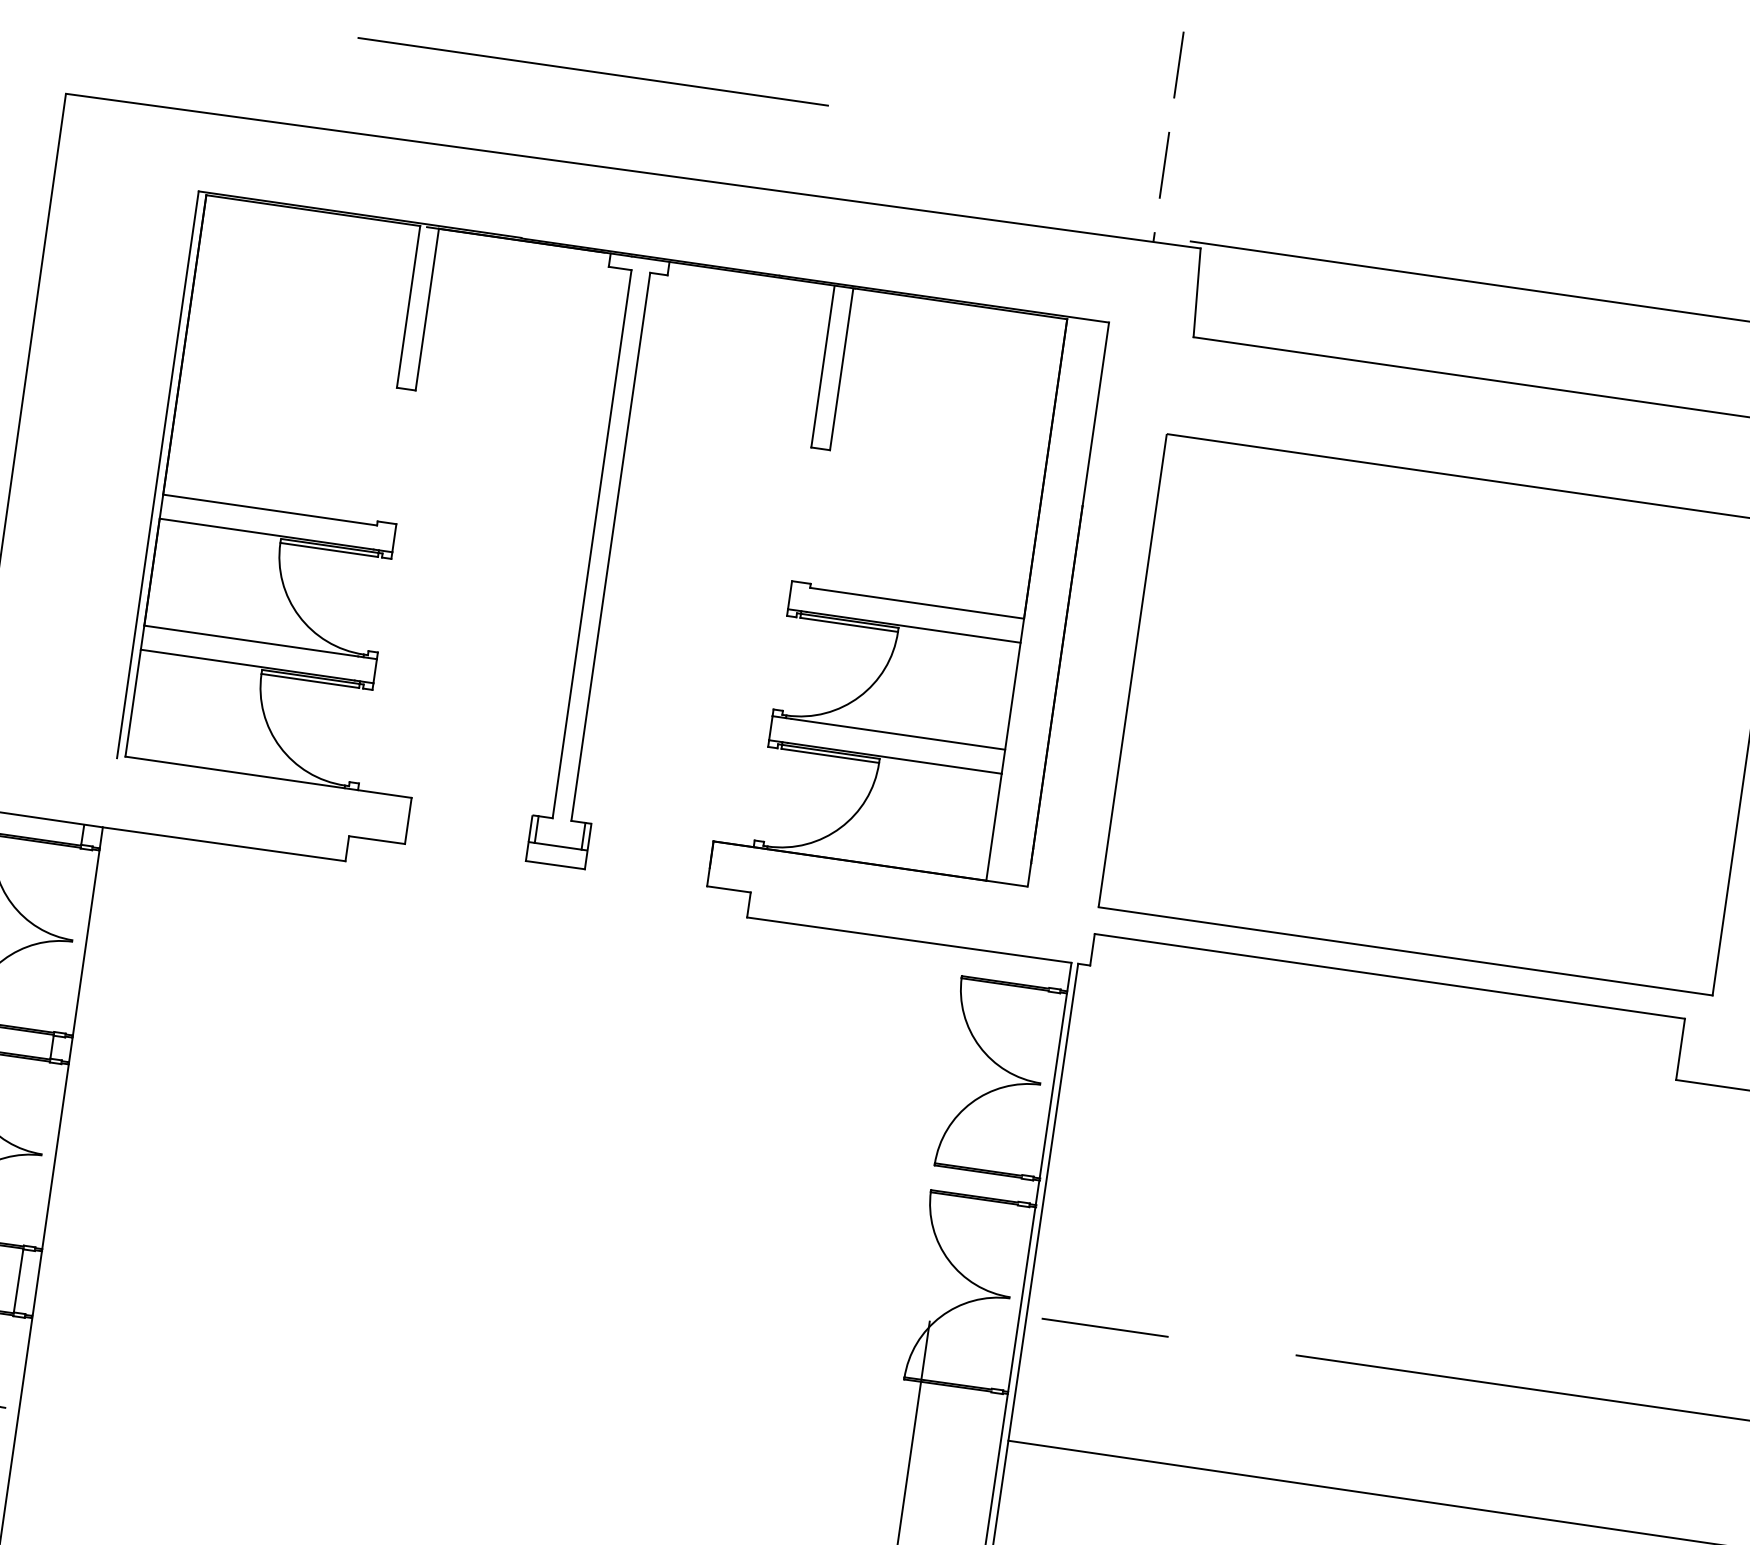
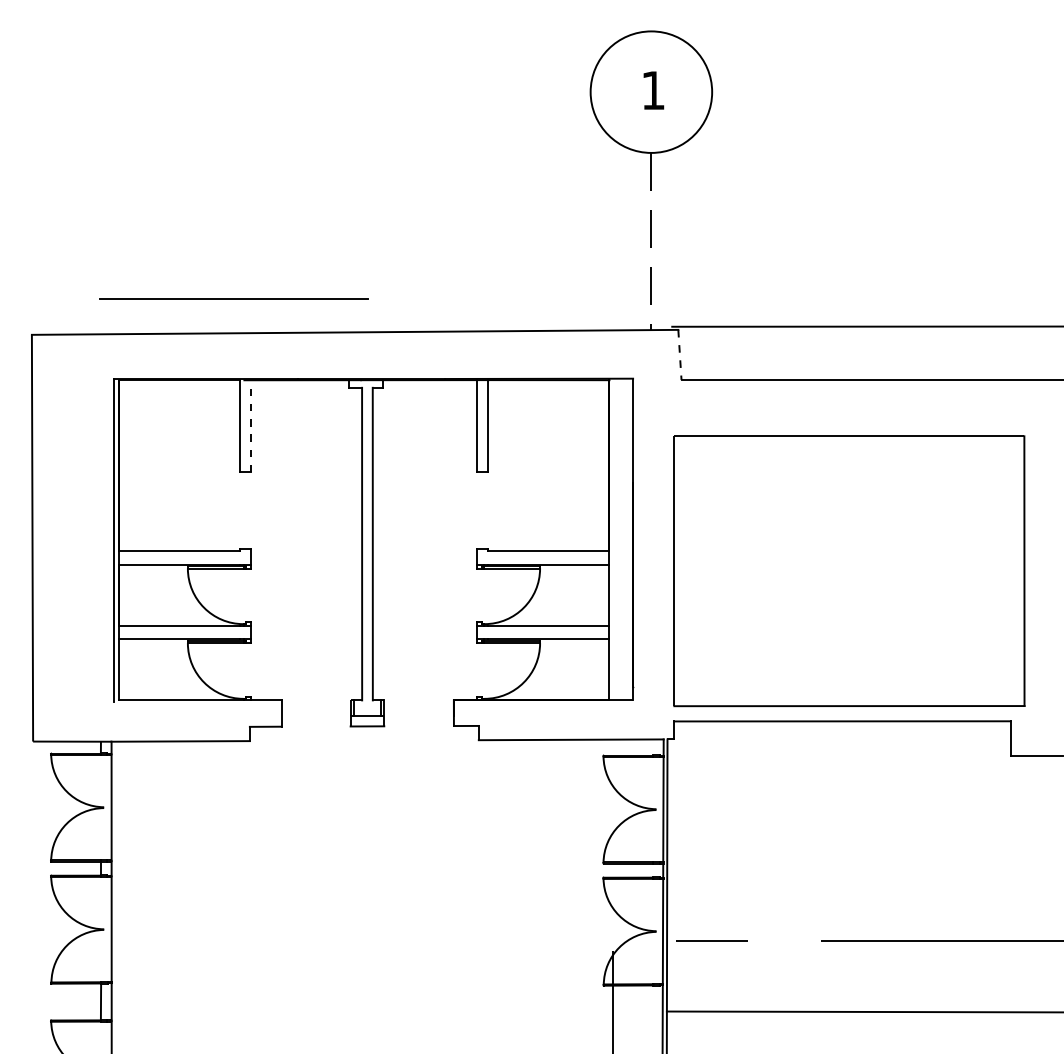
line: (592, 70) -> (233, 298), moved
line: (1196, 293) -> (679, 355), solid -> dashed
line: (428, 308) -> (251, 425), solid -> dashed

